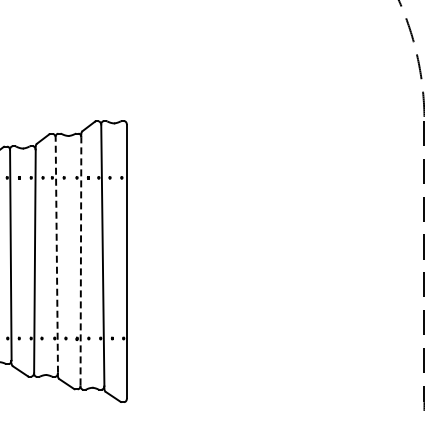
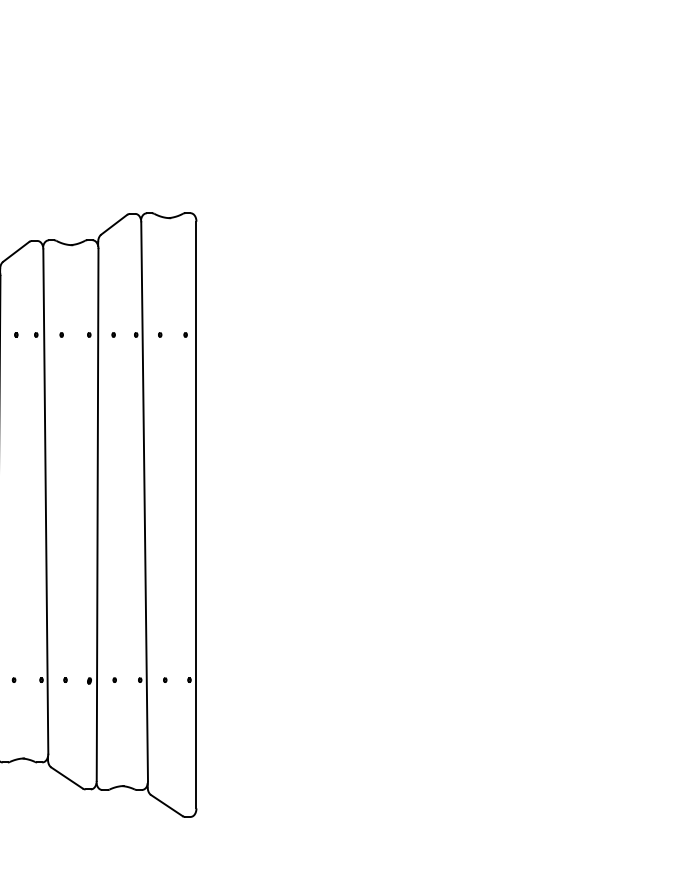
line: (56, 254) -> (45, 499), dashed -> solid
line: (80, 261) -> (96, 514), dashed -> solid

